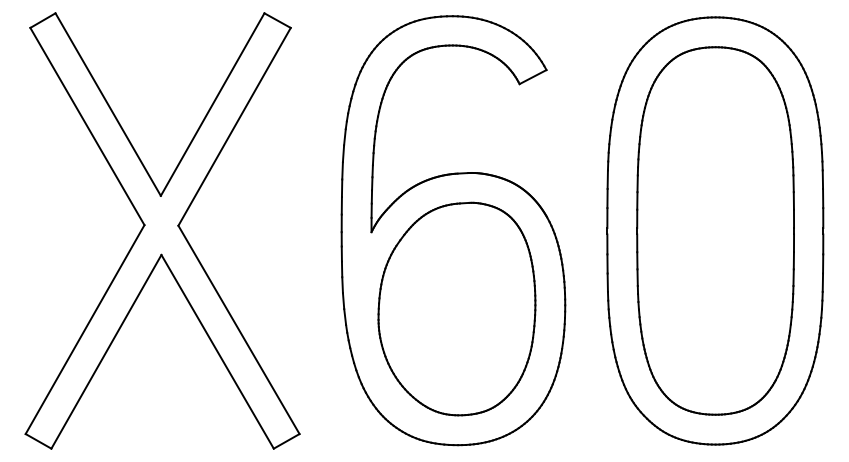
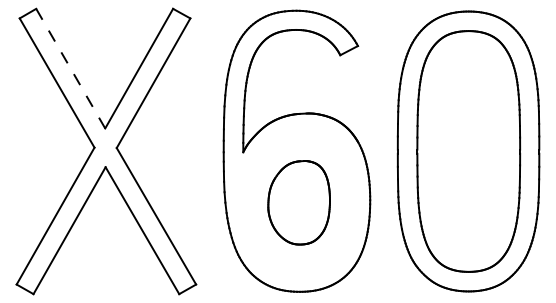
line: (107, 105) -> (70, 69), solid -> dashed
part: (455, 308) -> (298, 202), size x0.6

